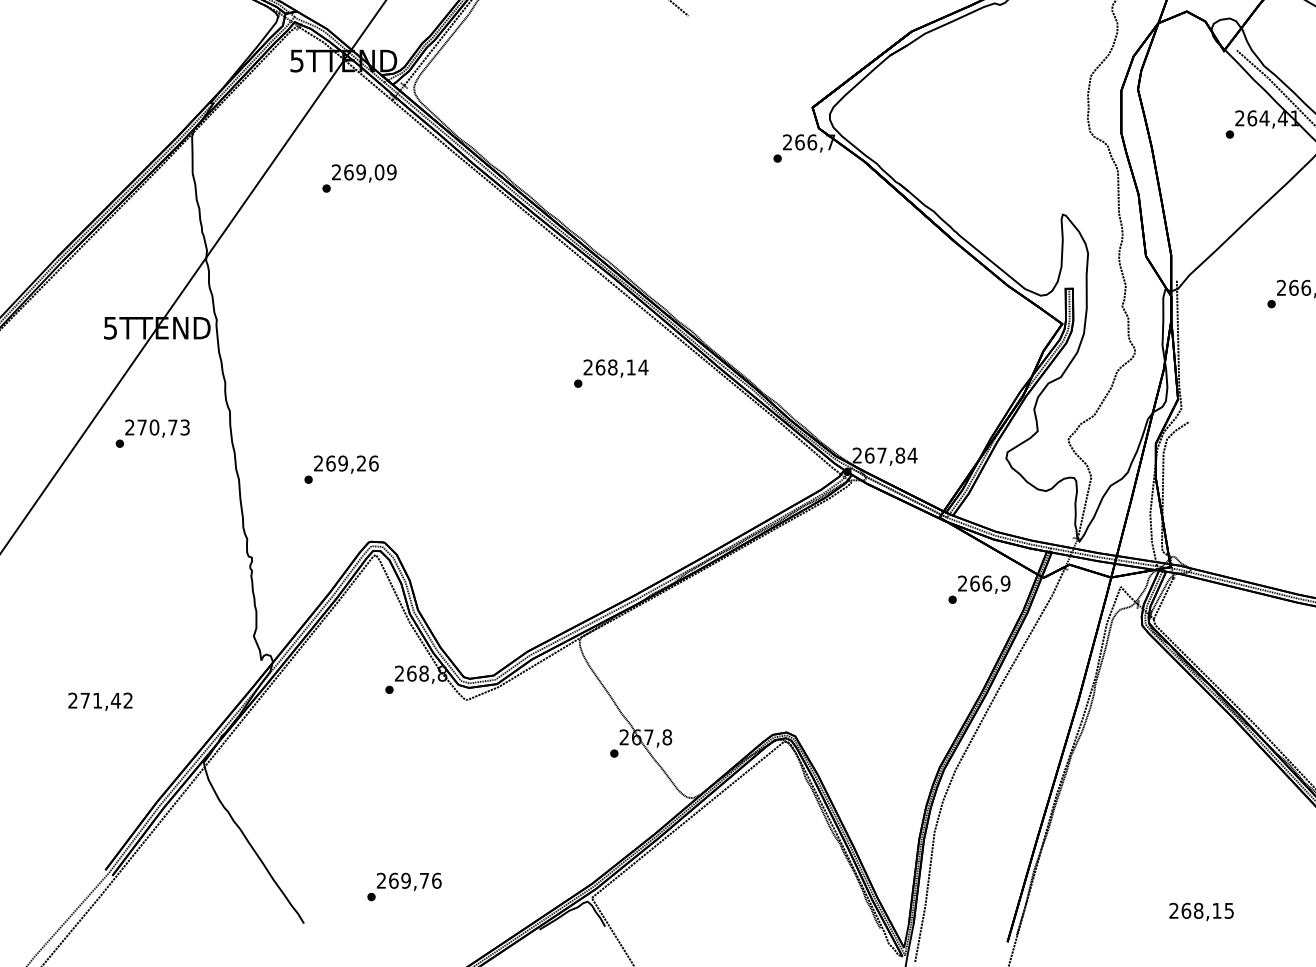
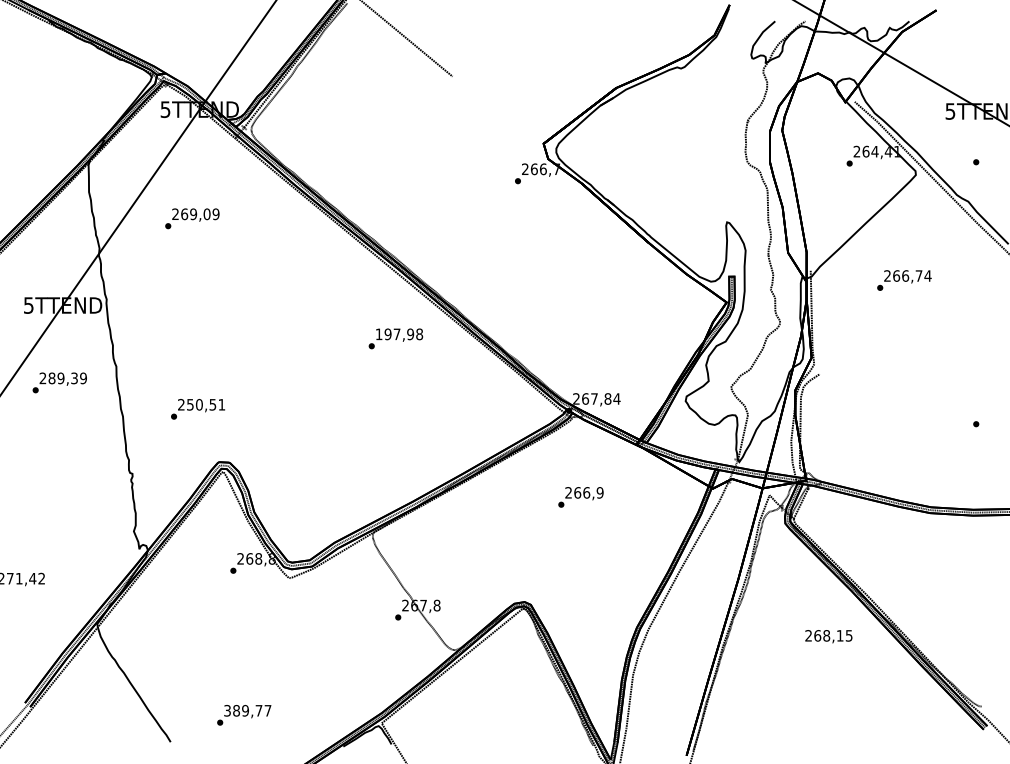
text: (359, 178) -> (192, 218), moved
text: (616, 367) -> (399, 334), 268,14 -> 197,98
text: (163, 427) -> (67, 378), 270,73 -> 289,39
text: (352, 463) -> (206, 404), 269,26 -> 250,51
text: (978, 589) -> (580, 497), moved
text: (408, 880) -> (247, 710), 269,76 -> 389,77
text: (1201, 911) -> (828, 636), moved

